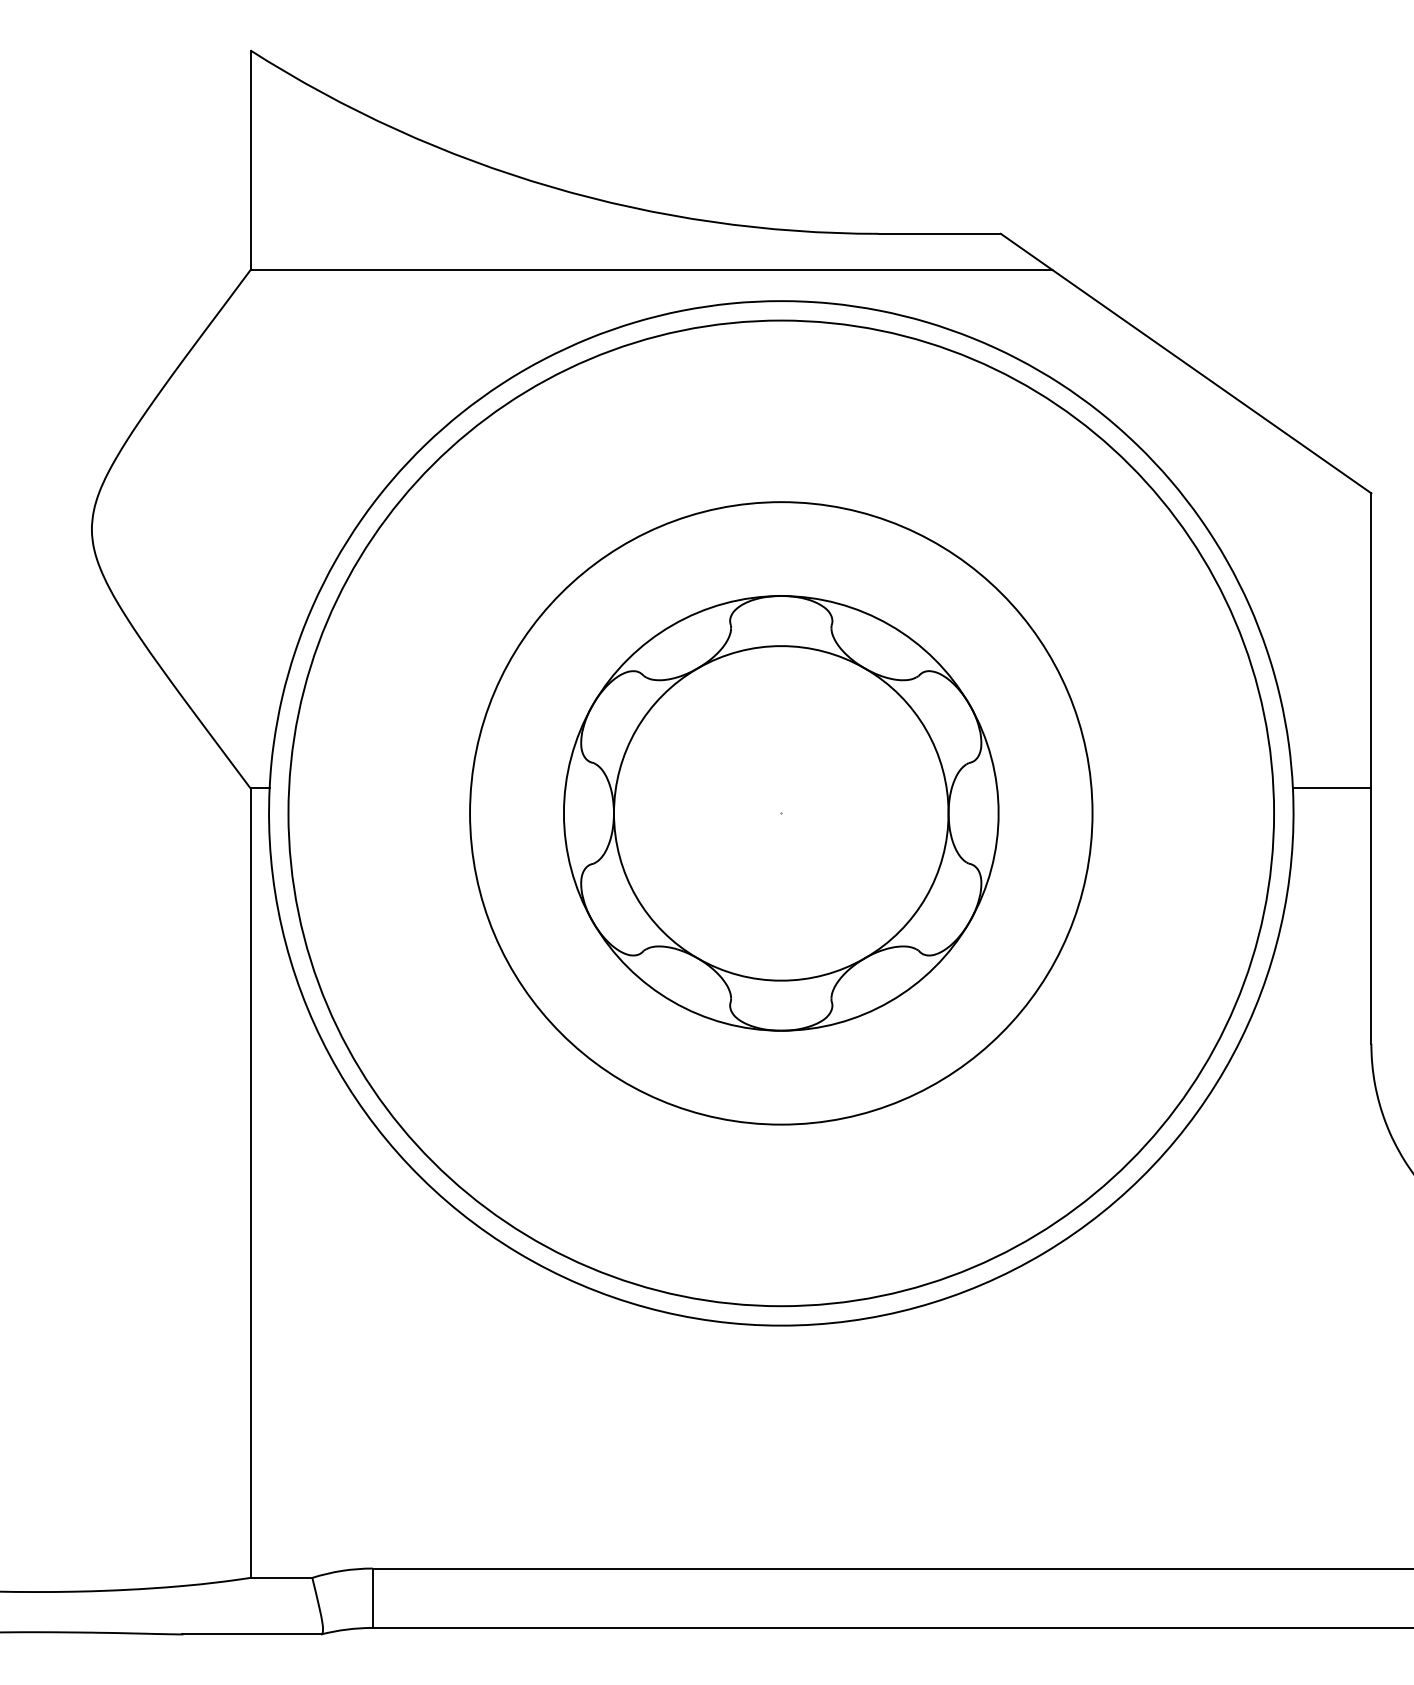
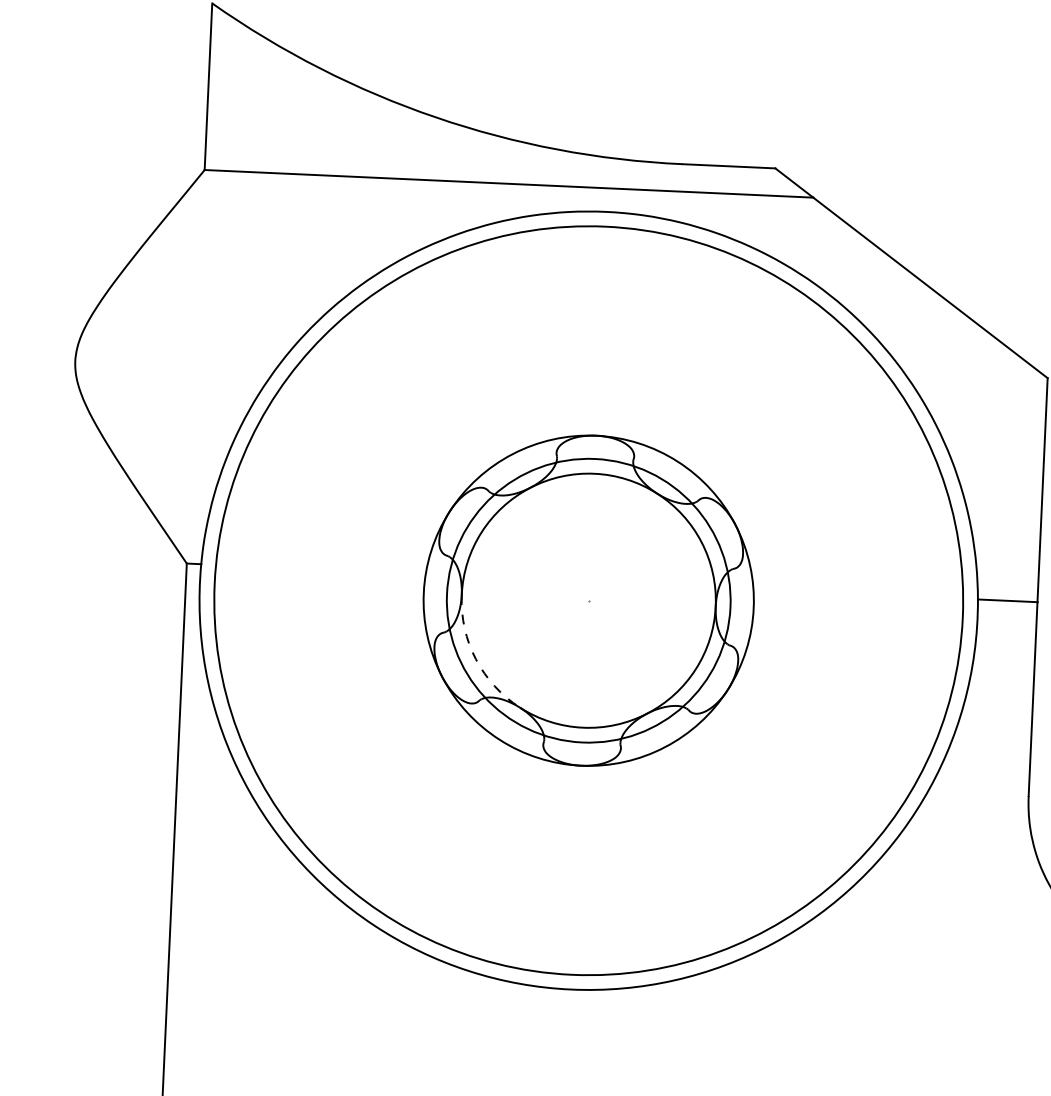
circle: (781, 813) -> (588, 600), size x0.6
arc: (636, 897) -> (475, 659), solid -> dashed

